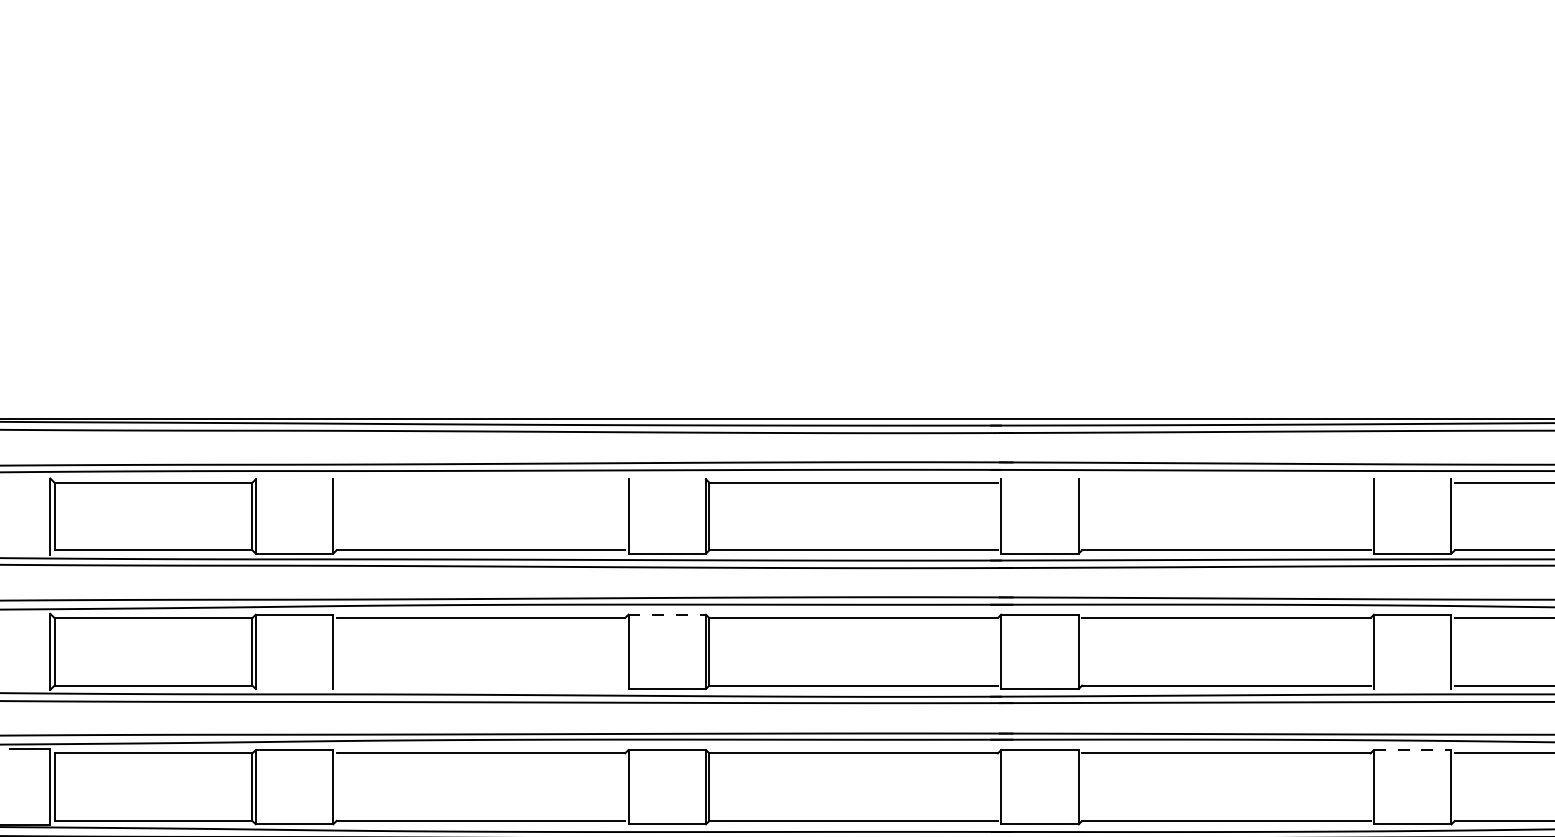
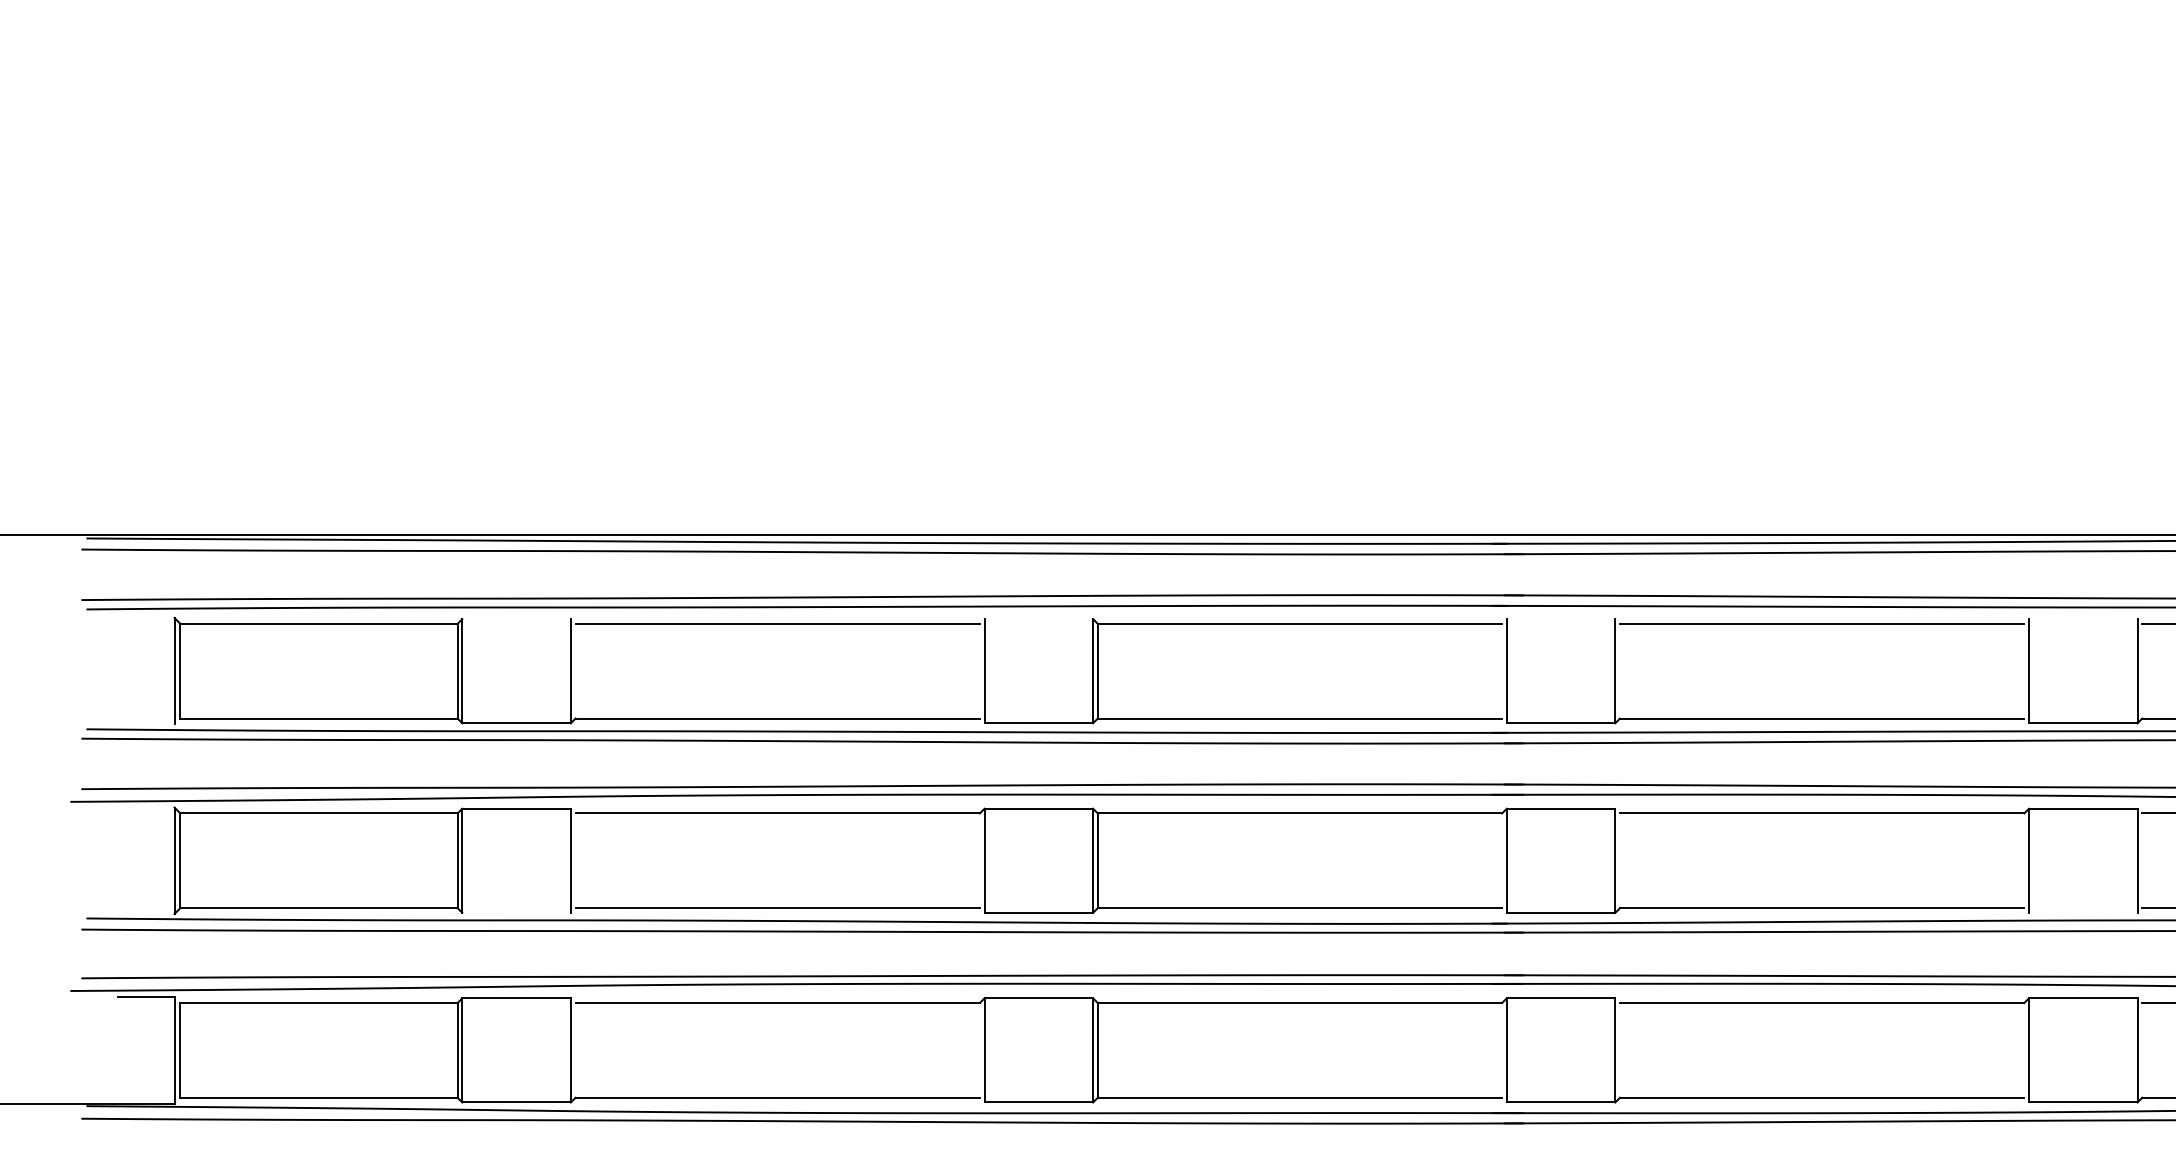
line: (480, 482) -> (777, 623), added
line: (1226, 482) -> (1822, 623), added
line: (667, 614) -> (1039, 808), dashed -> solid
line: (480, 685) -> (777, 907), added
line: (1412, 750) -> (2082, 999), dashed -> solid

